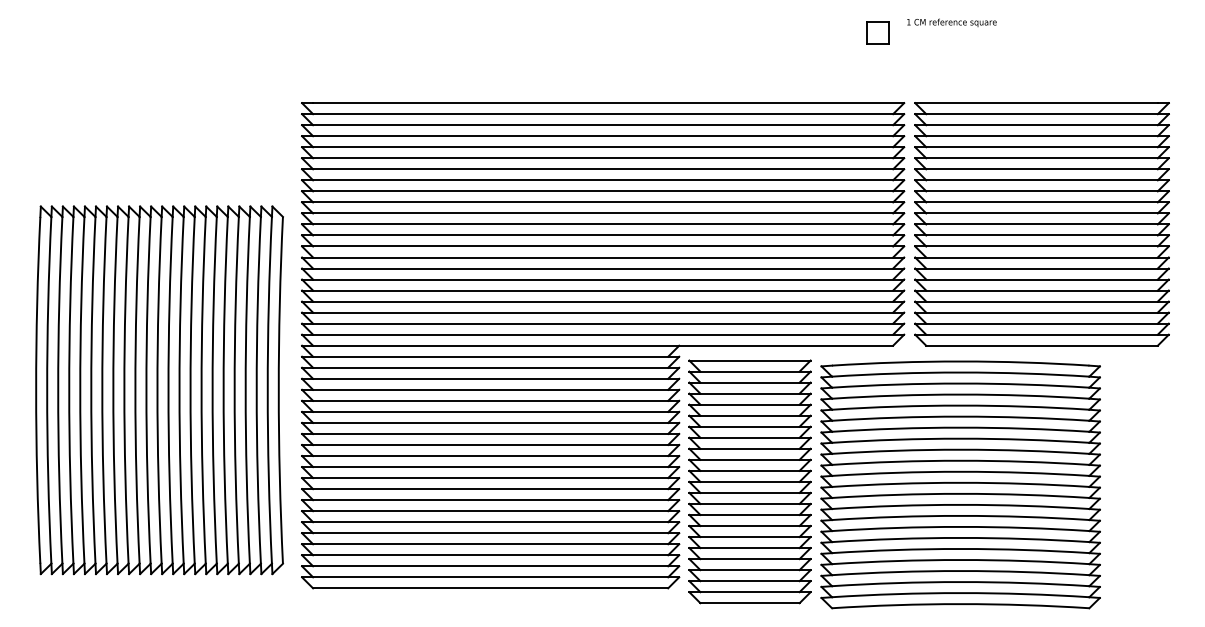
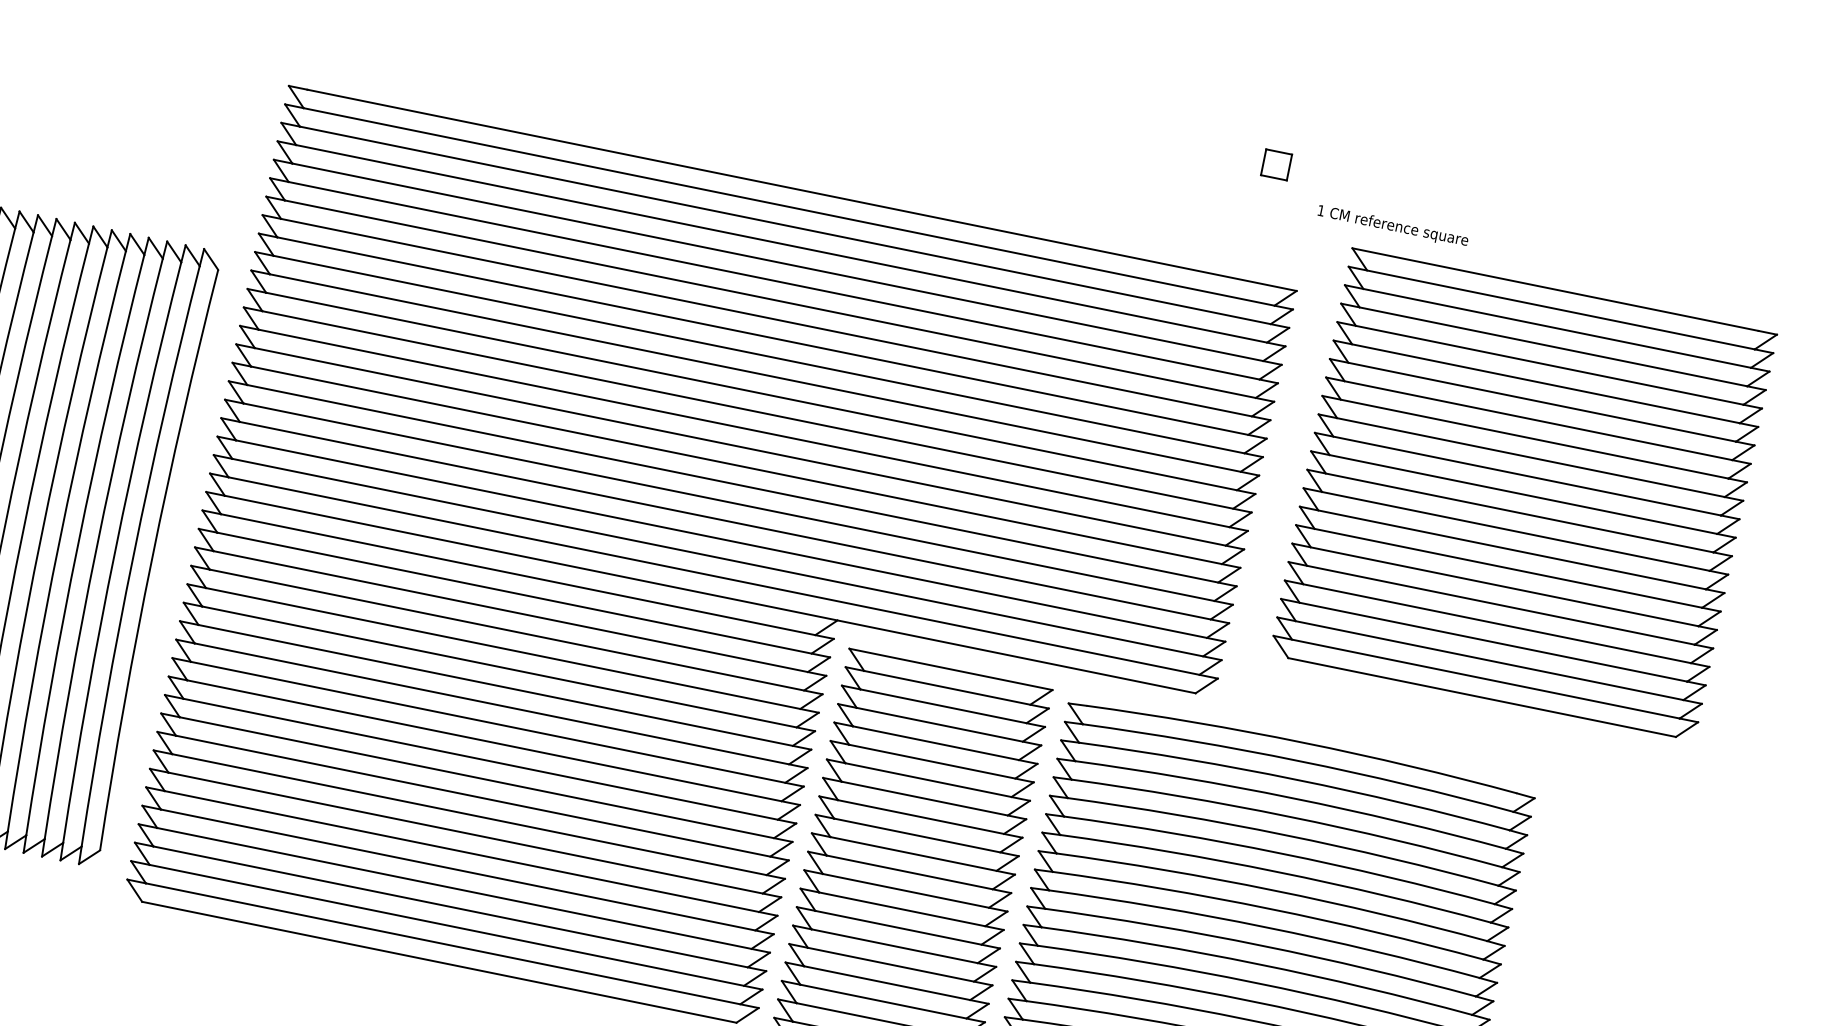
text: (951, 22) -> (1392, 225), moved
part: (877, 32) -> (1276, 163), size x0.7
part: (1041, 224) -> (1522, 494), moved

